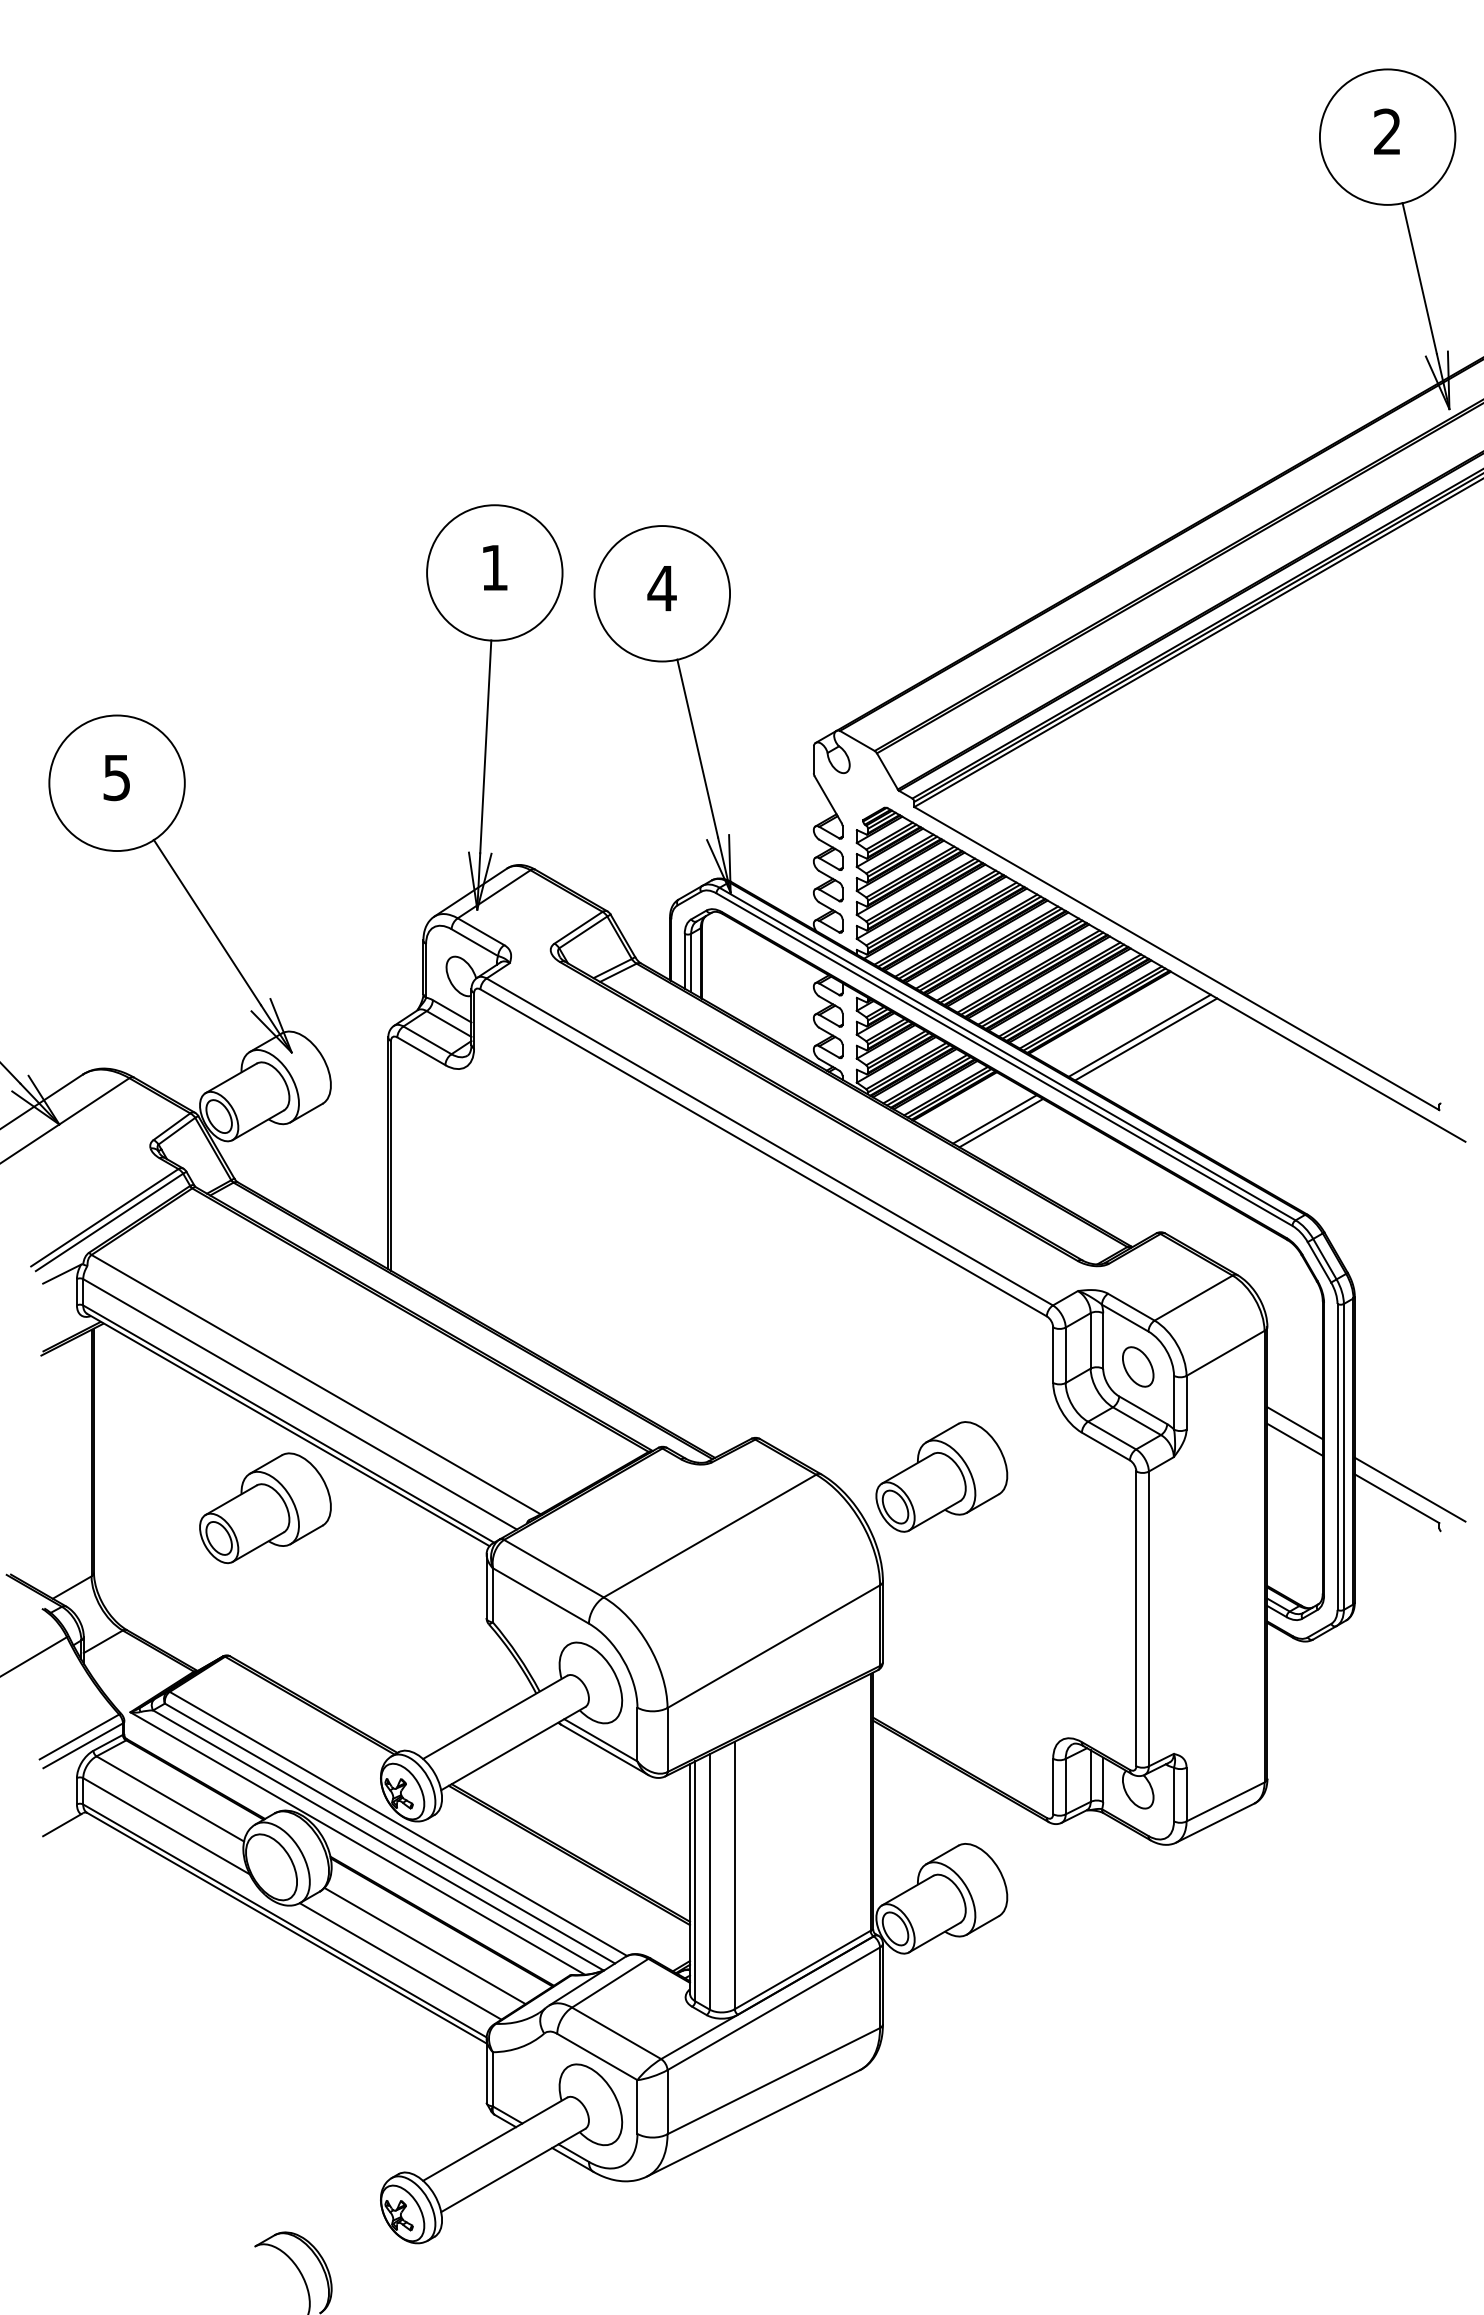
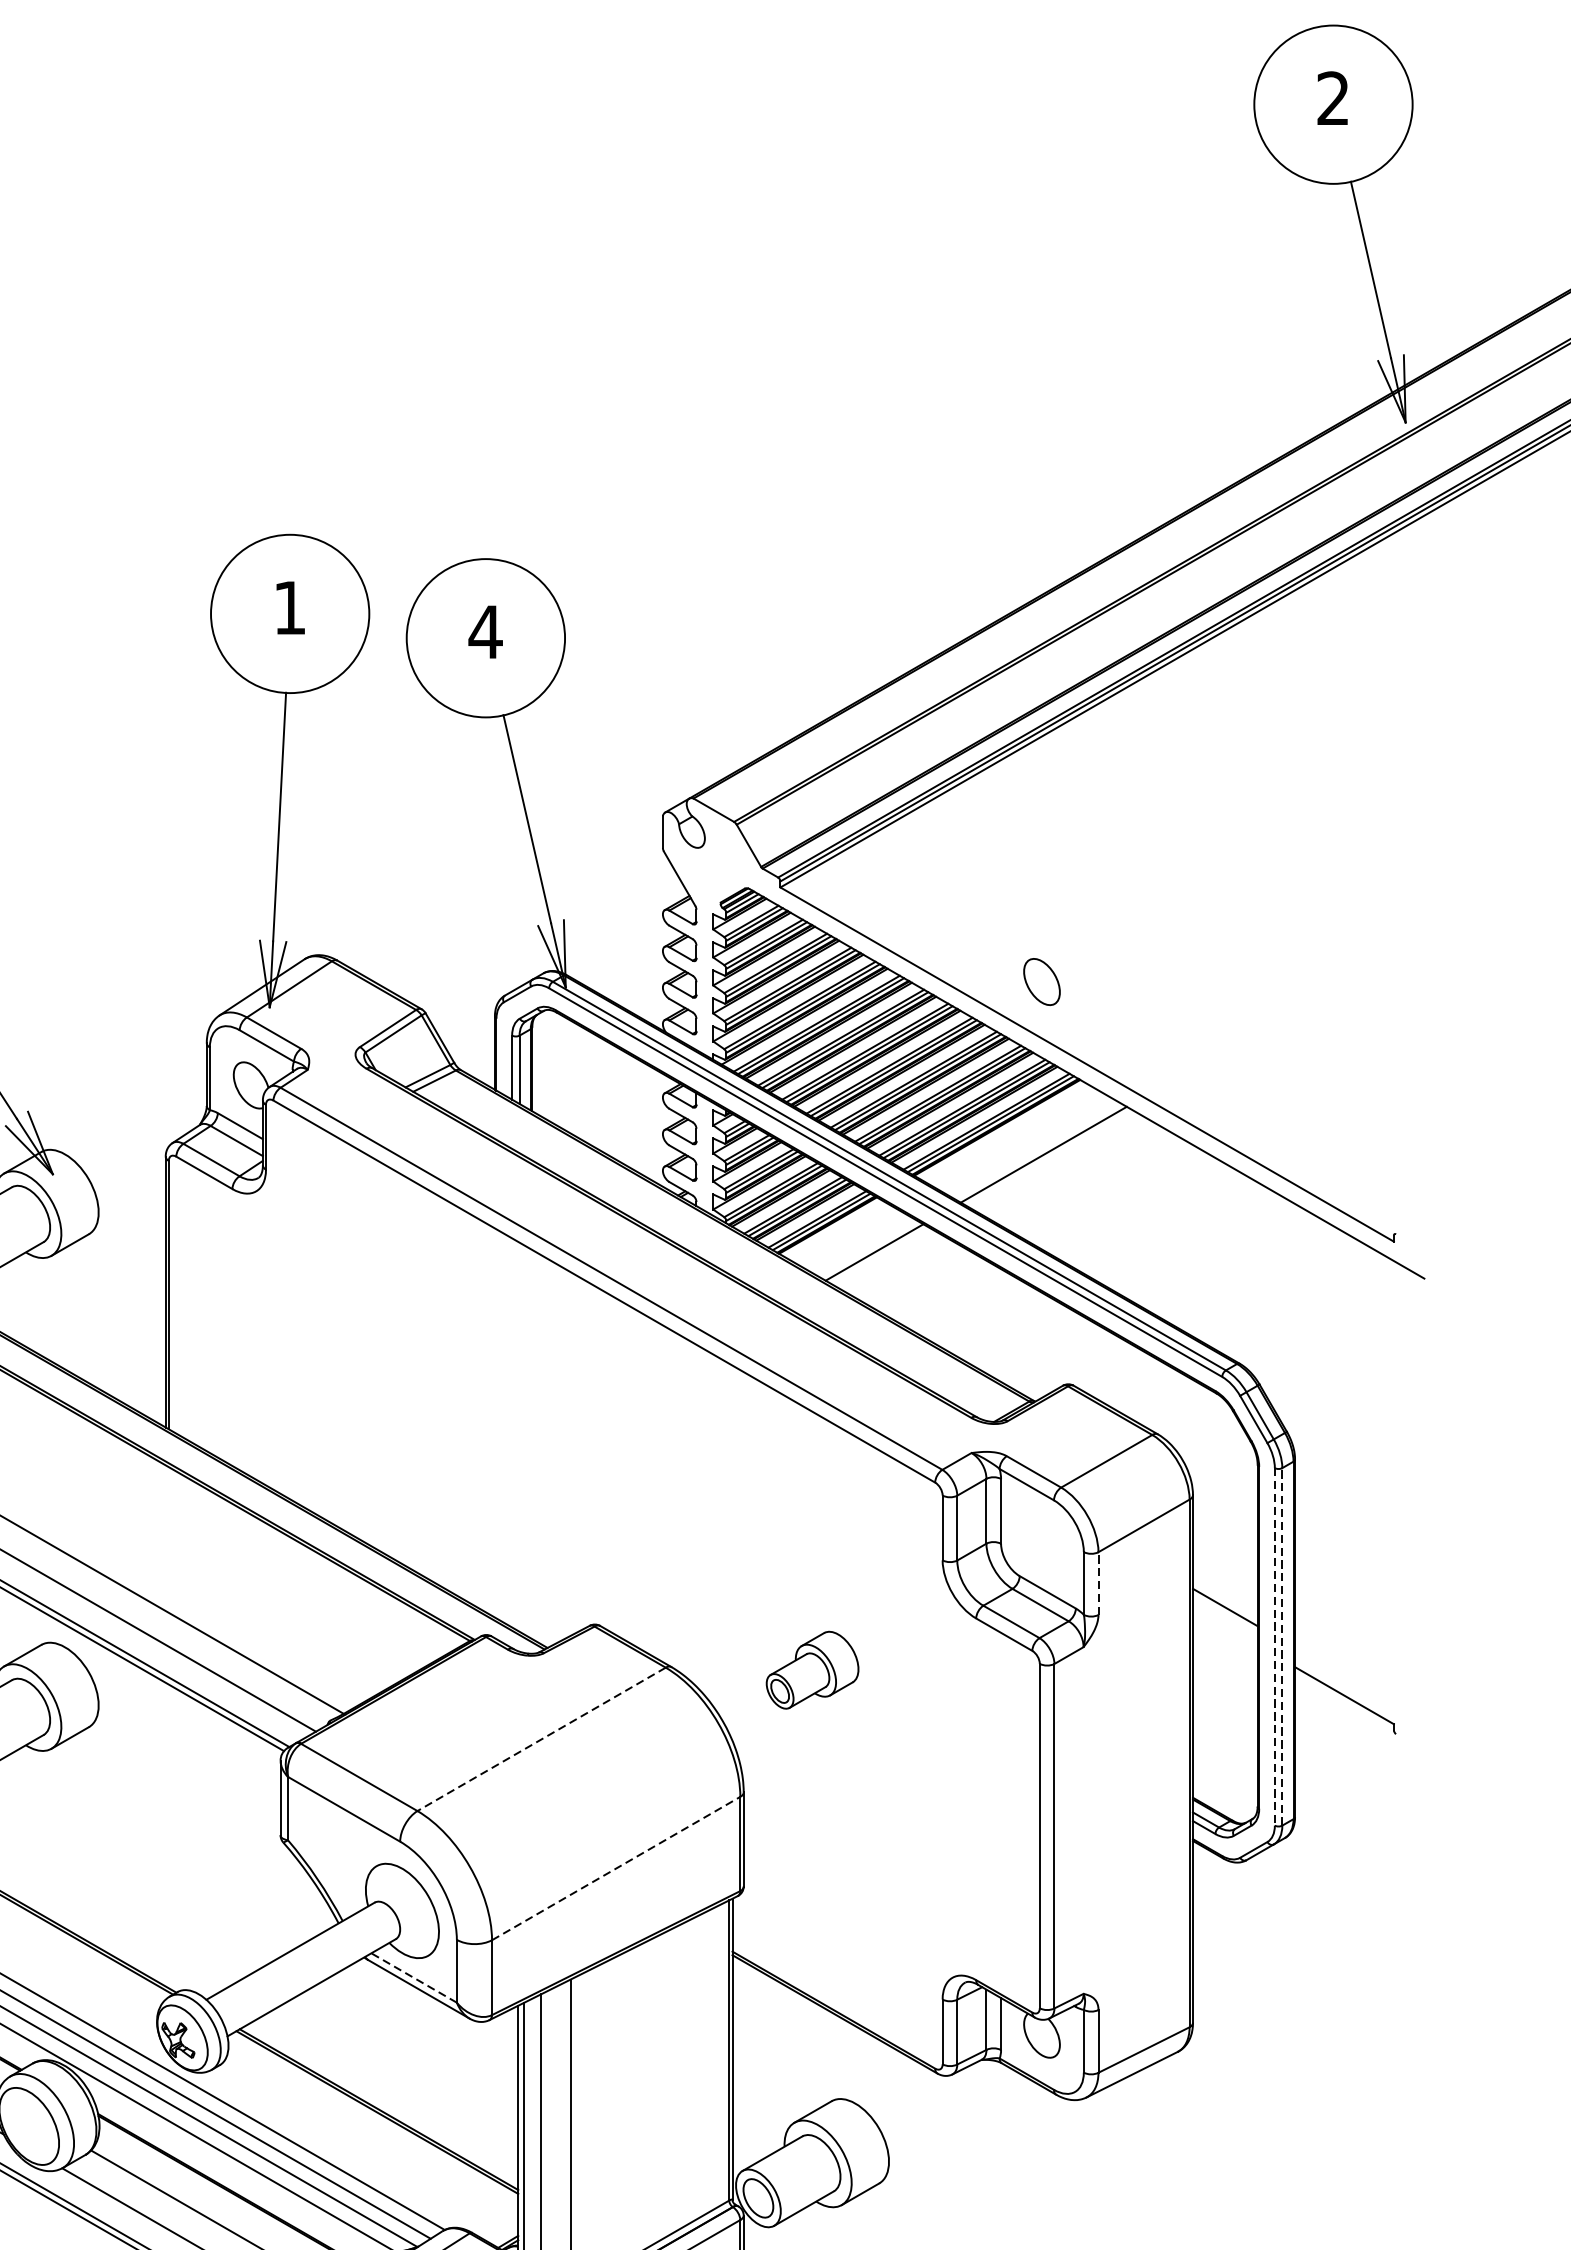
line: (1146, 1039) -> (1051, 1159), removed
line: (1001, 1122) -> (882, 1256), removed
part: (1138, 1366) -> (1042, 981), moved
line: (1186, 1402) -> (1098, 1583), solid -> dashed
line: (1294, 1439) -> (1224, 1626), removed
line: (1337, 1456) -> (1274, 1646), solid -> dashed
line: (1343, 1456) -> (1281, 1646), solid -> dashed
part: (941, 1476) -> (812, 1669), size x0.6
line: (1409, 1489) -> (1358, 1684), removed
line: (710, 1536) -> (542, 1739), solid -> dashed
line: (773, 1646) -> (615, 1868), solid -> dashed
line: (600, 1740) -> (413, 1978), solid -> dashed

